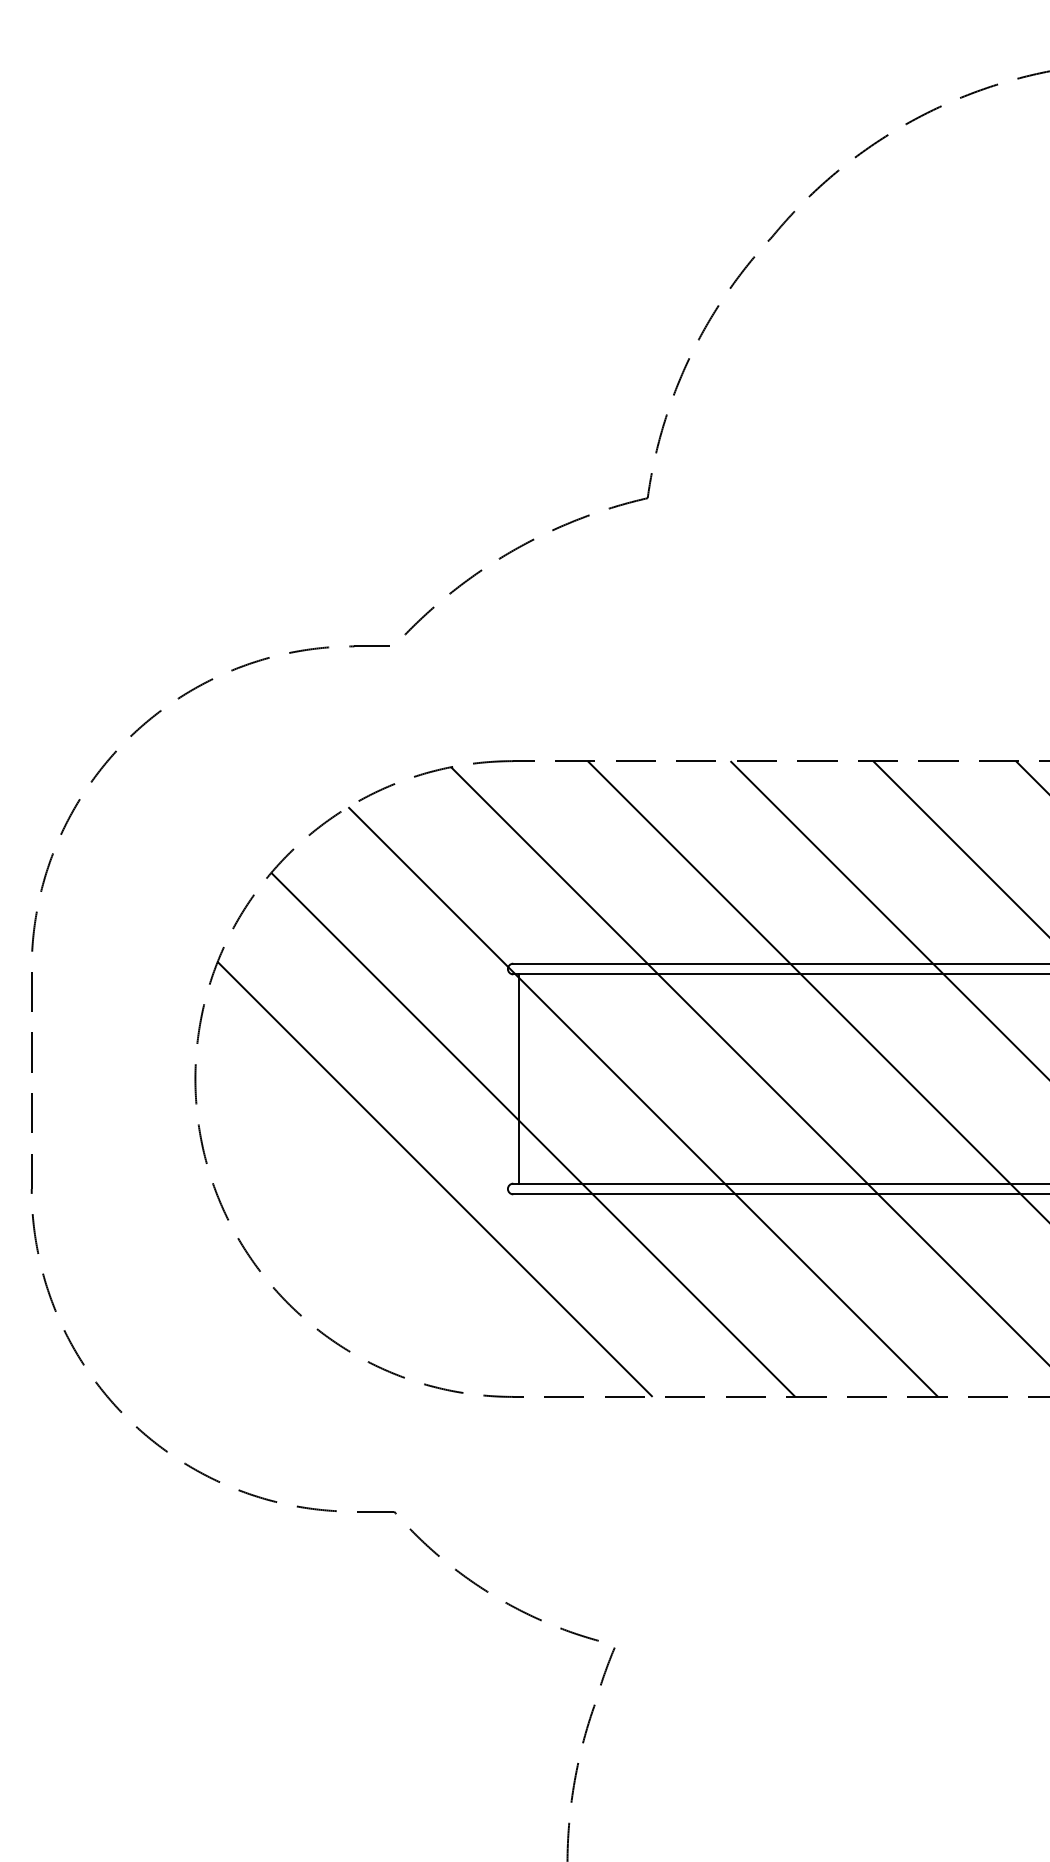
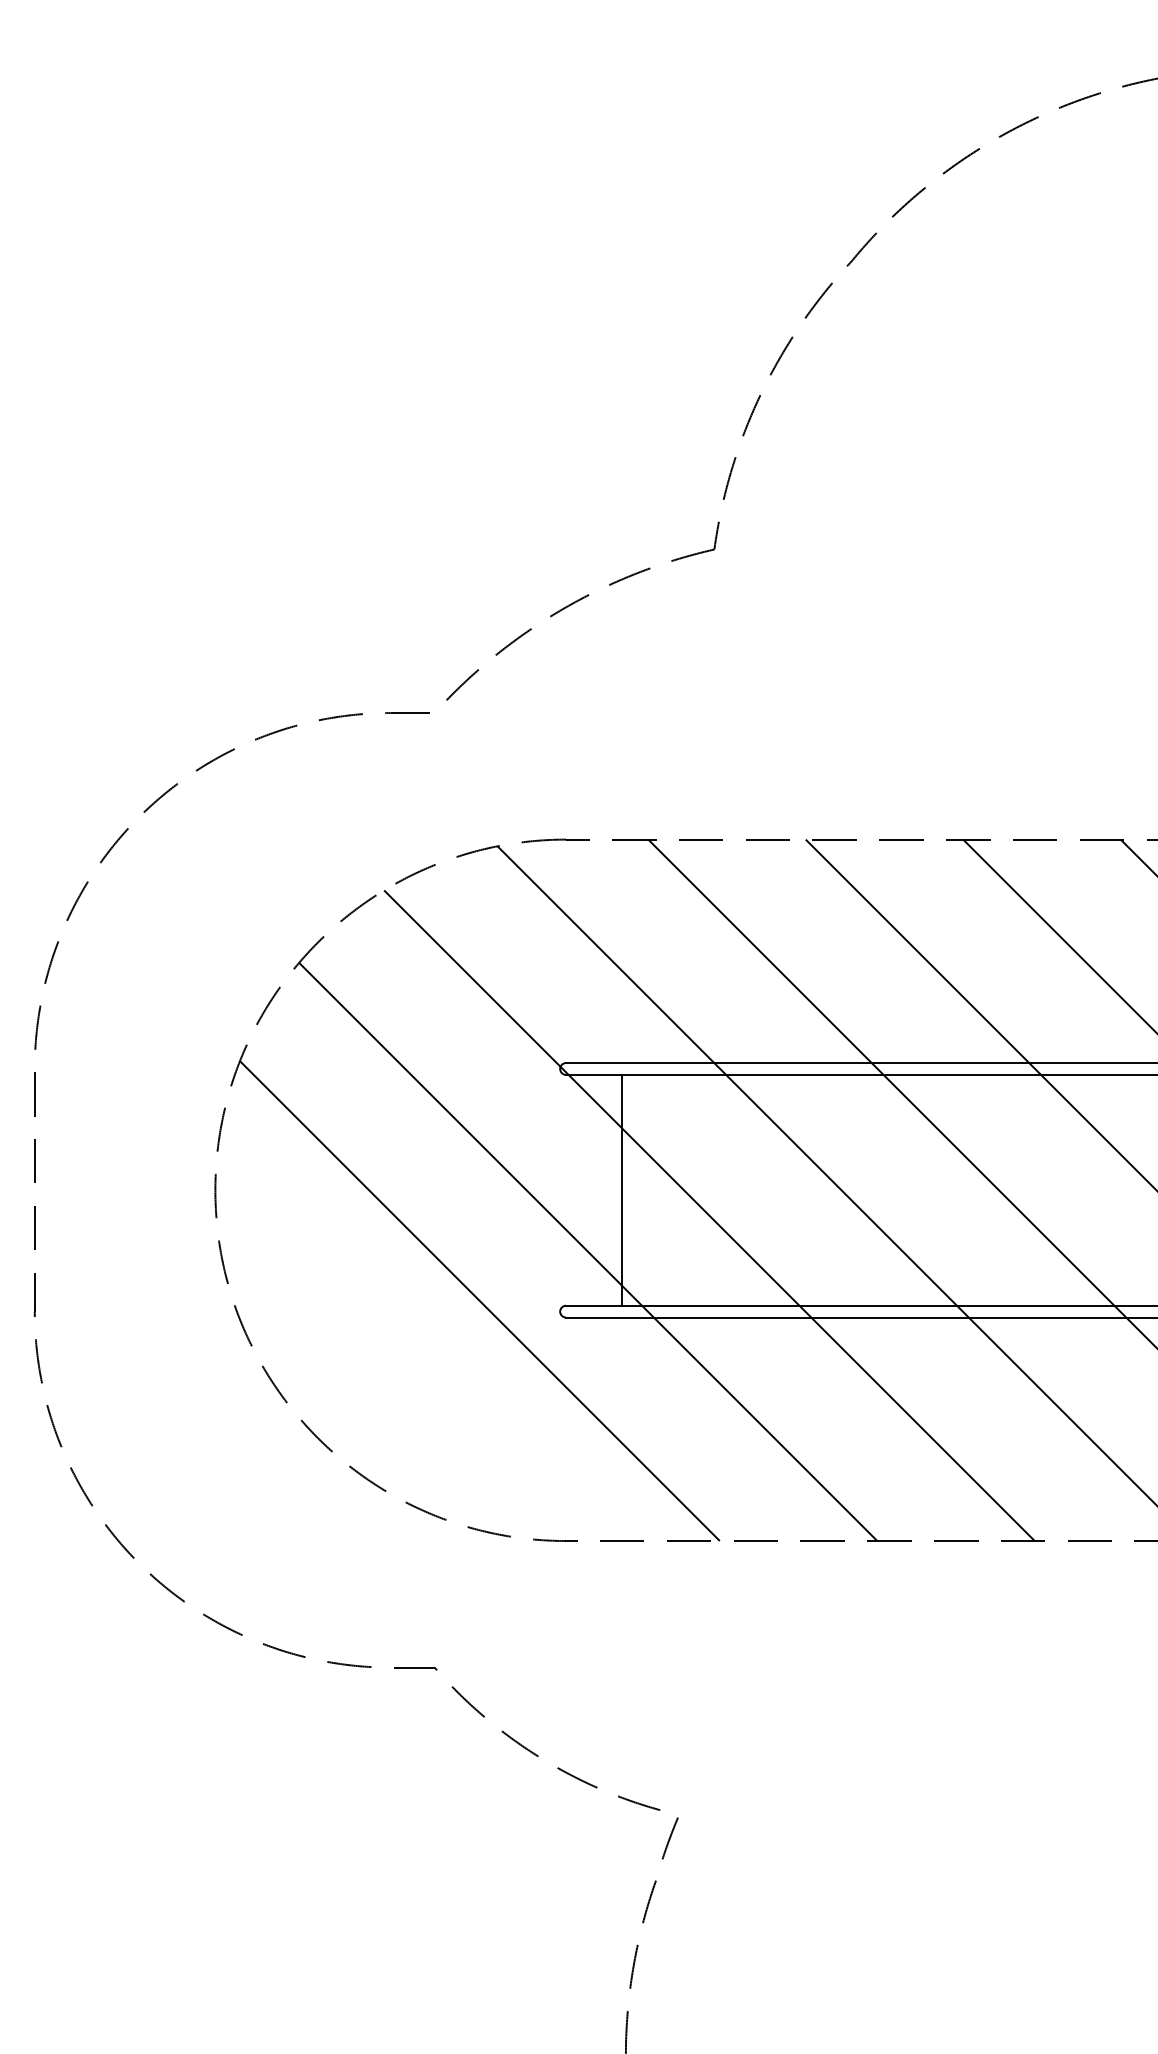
line: (518, 1078) -> (621, 1189), moved

